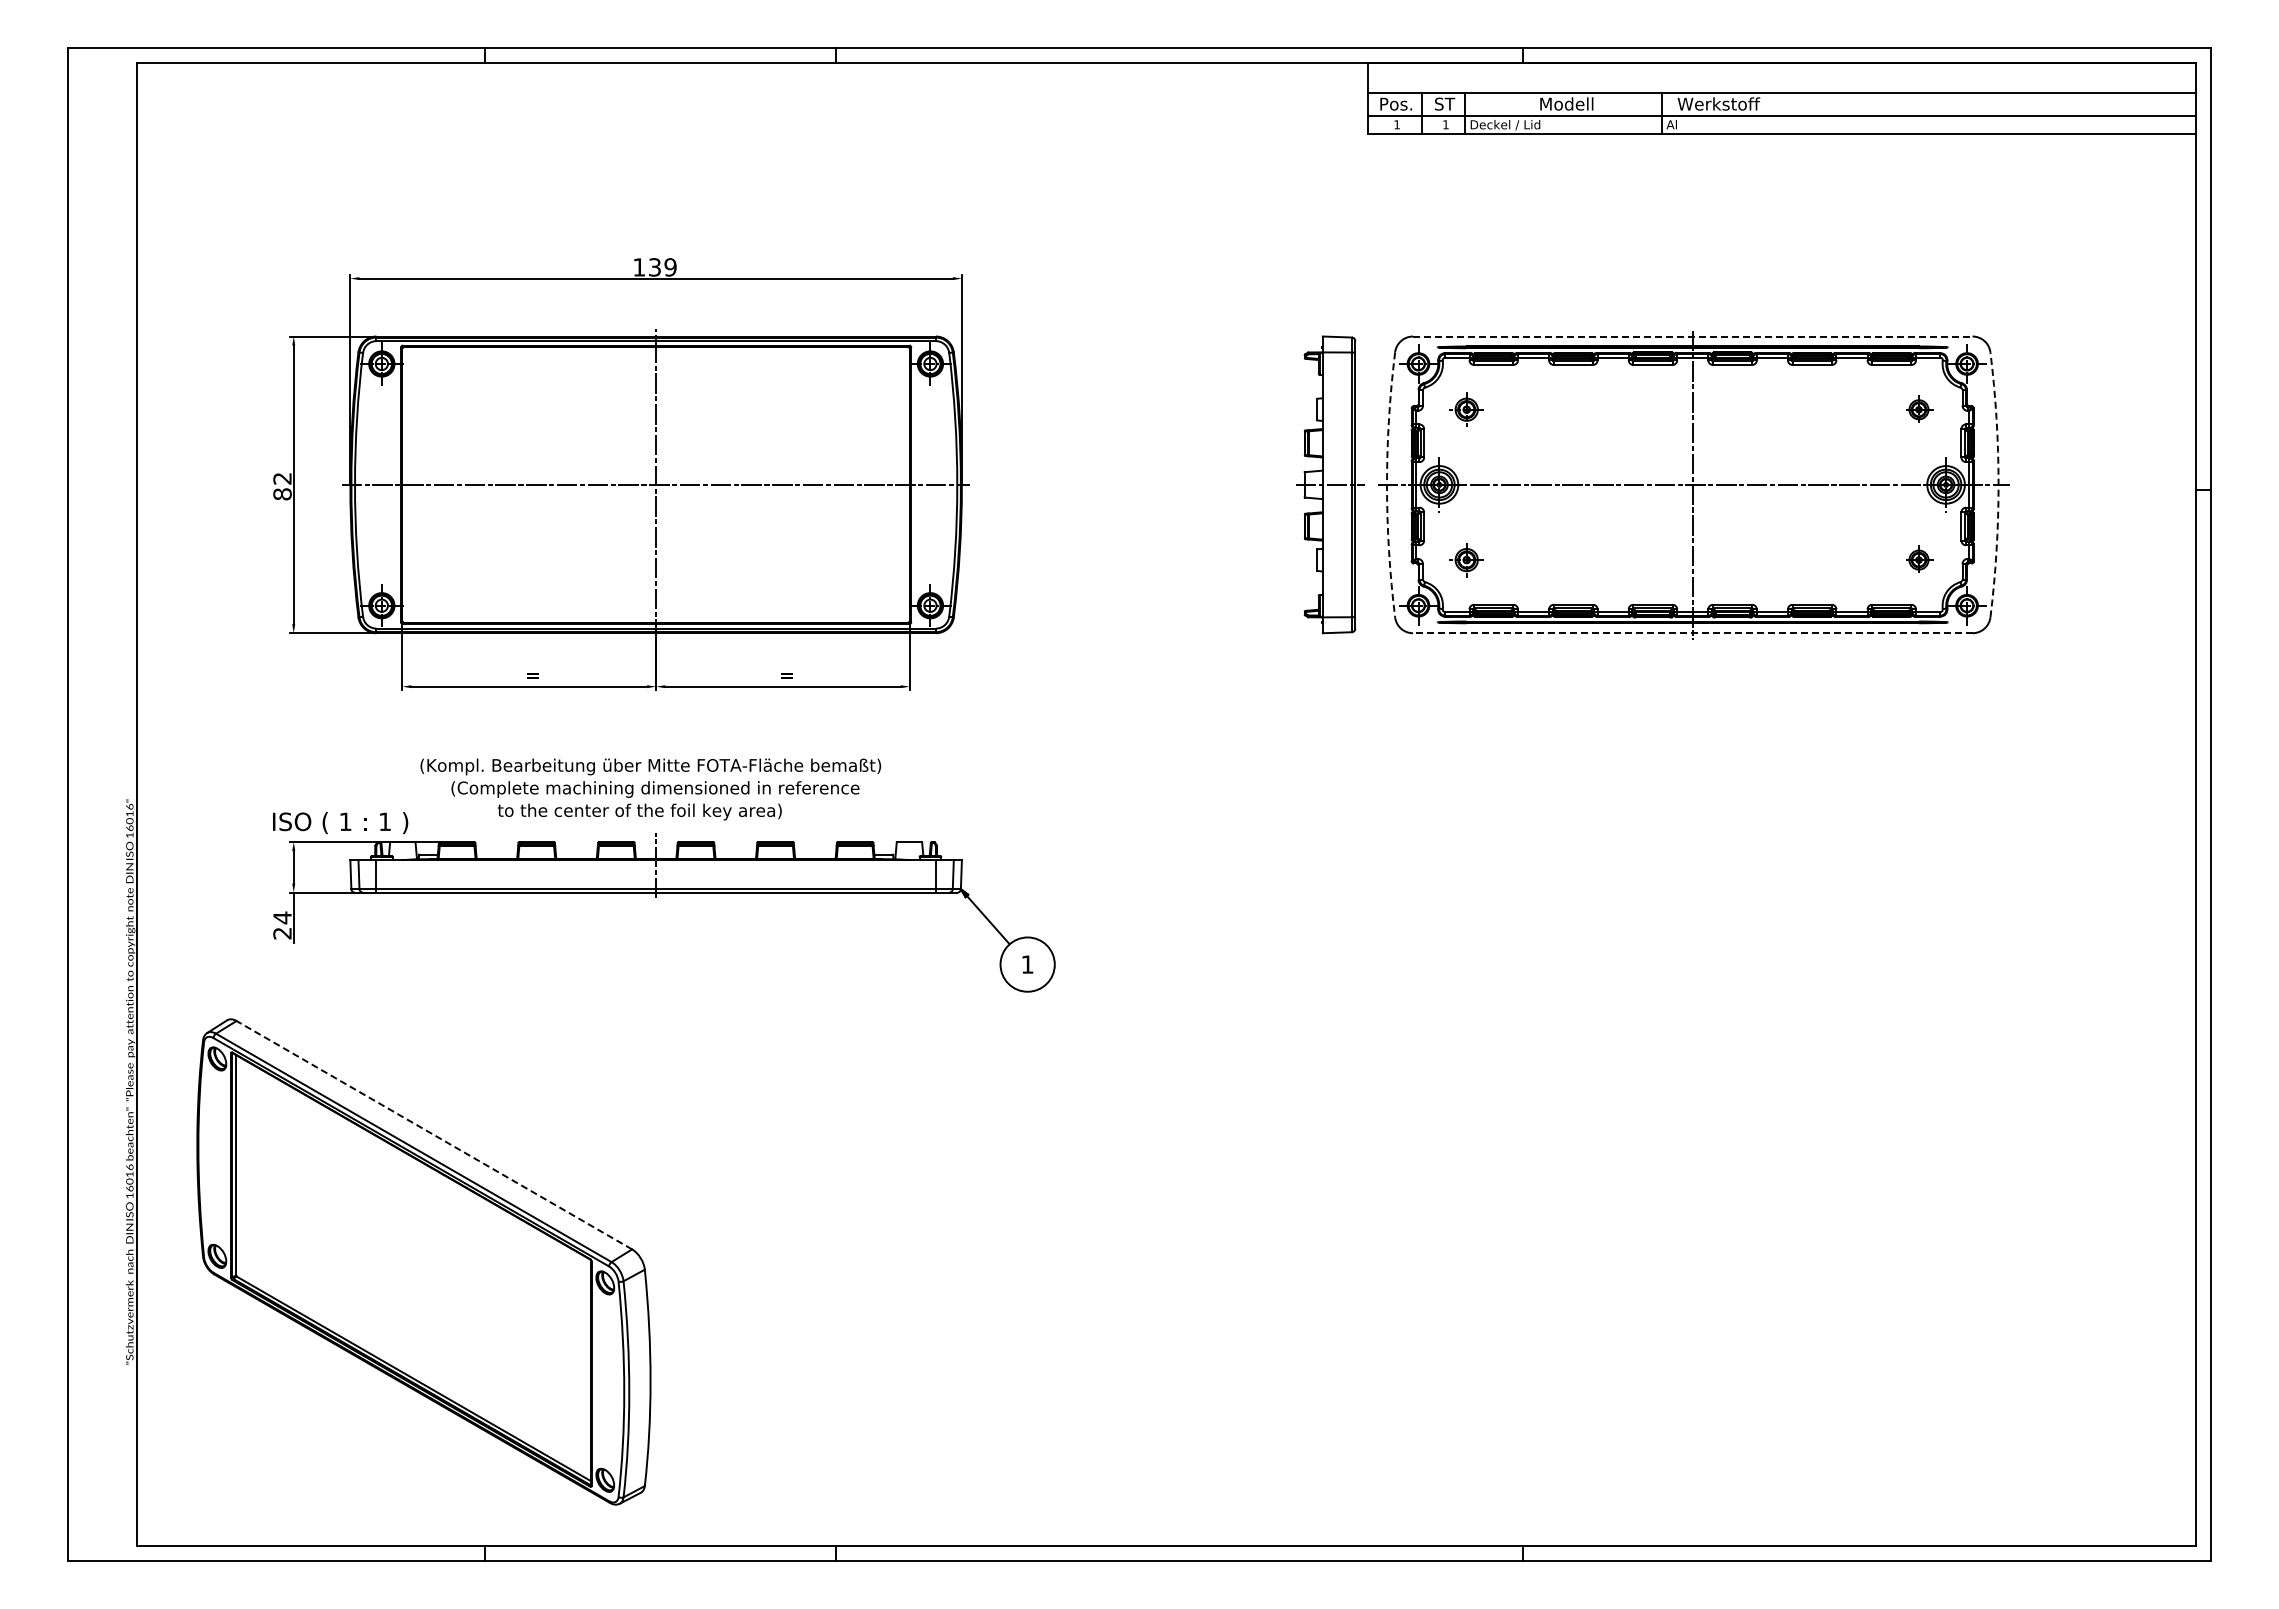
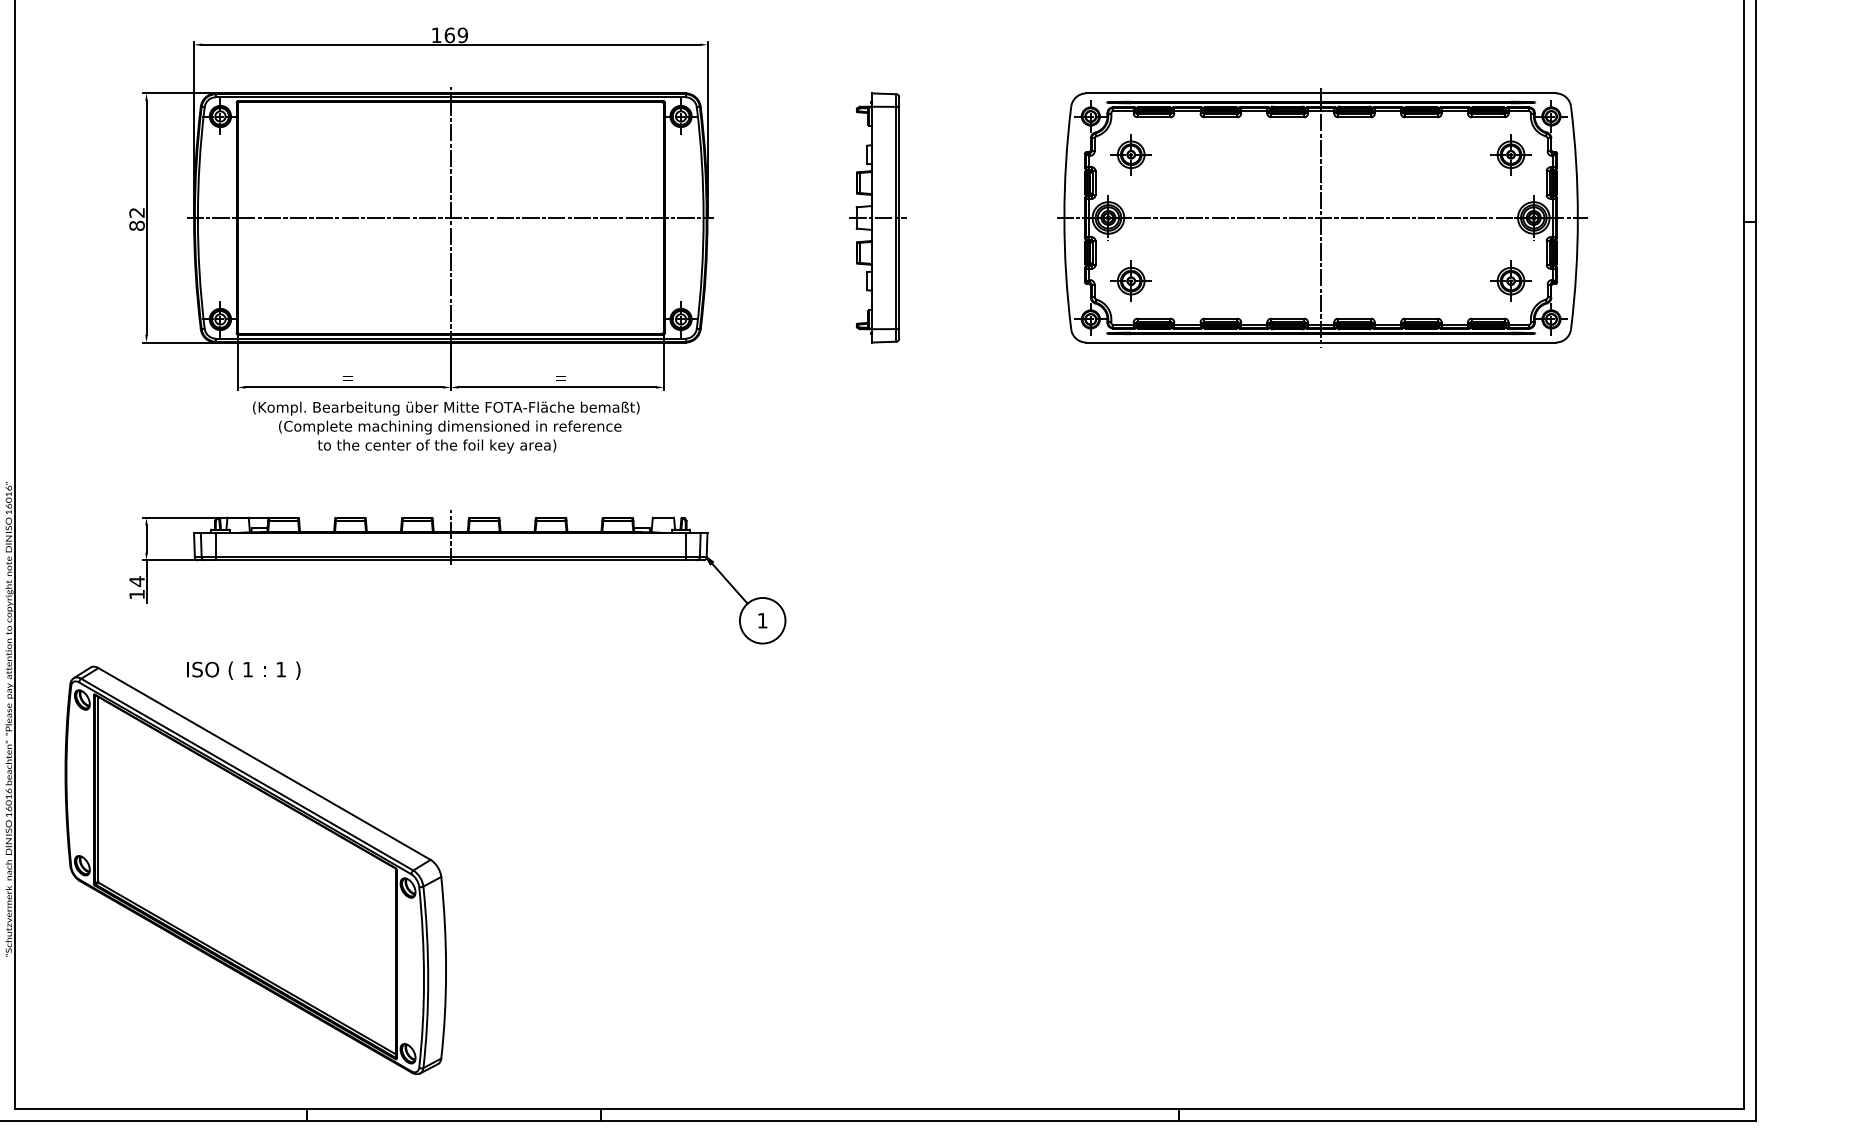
text: (655, 267) -> (450, 35), 139 -> 169
line: (1692, 336) -> (1320, 93), dashed -> solid
part: (1466, 409) -> (1131, 154), size x1.43
part: (1918, 409) -> (1510, 154), size x1.67
part: (1330, 484) -> (878, 217), moved
arc: (1387, 484) -> (1064, 217), dashed -> solid
arc: (1998, 484) -> (1577, 217), dashed -> solid
part: (1466, 559) -> (1131, 280), size x1.43
part: (1918, 559) -> (1510, 280), size x1.67
line: (1692, 633) -> (1320, 342), dashed -> solid
text: (650, 789) -> (446, 427), moved
text: (340, 823) -> (243, 671), moved
text: (282, 933) -> (137, 594), 24 -> 14
line: (433, 1134) -> (263, 763), dashed -> solid

